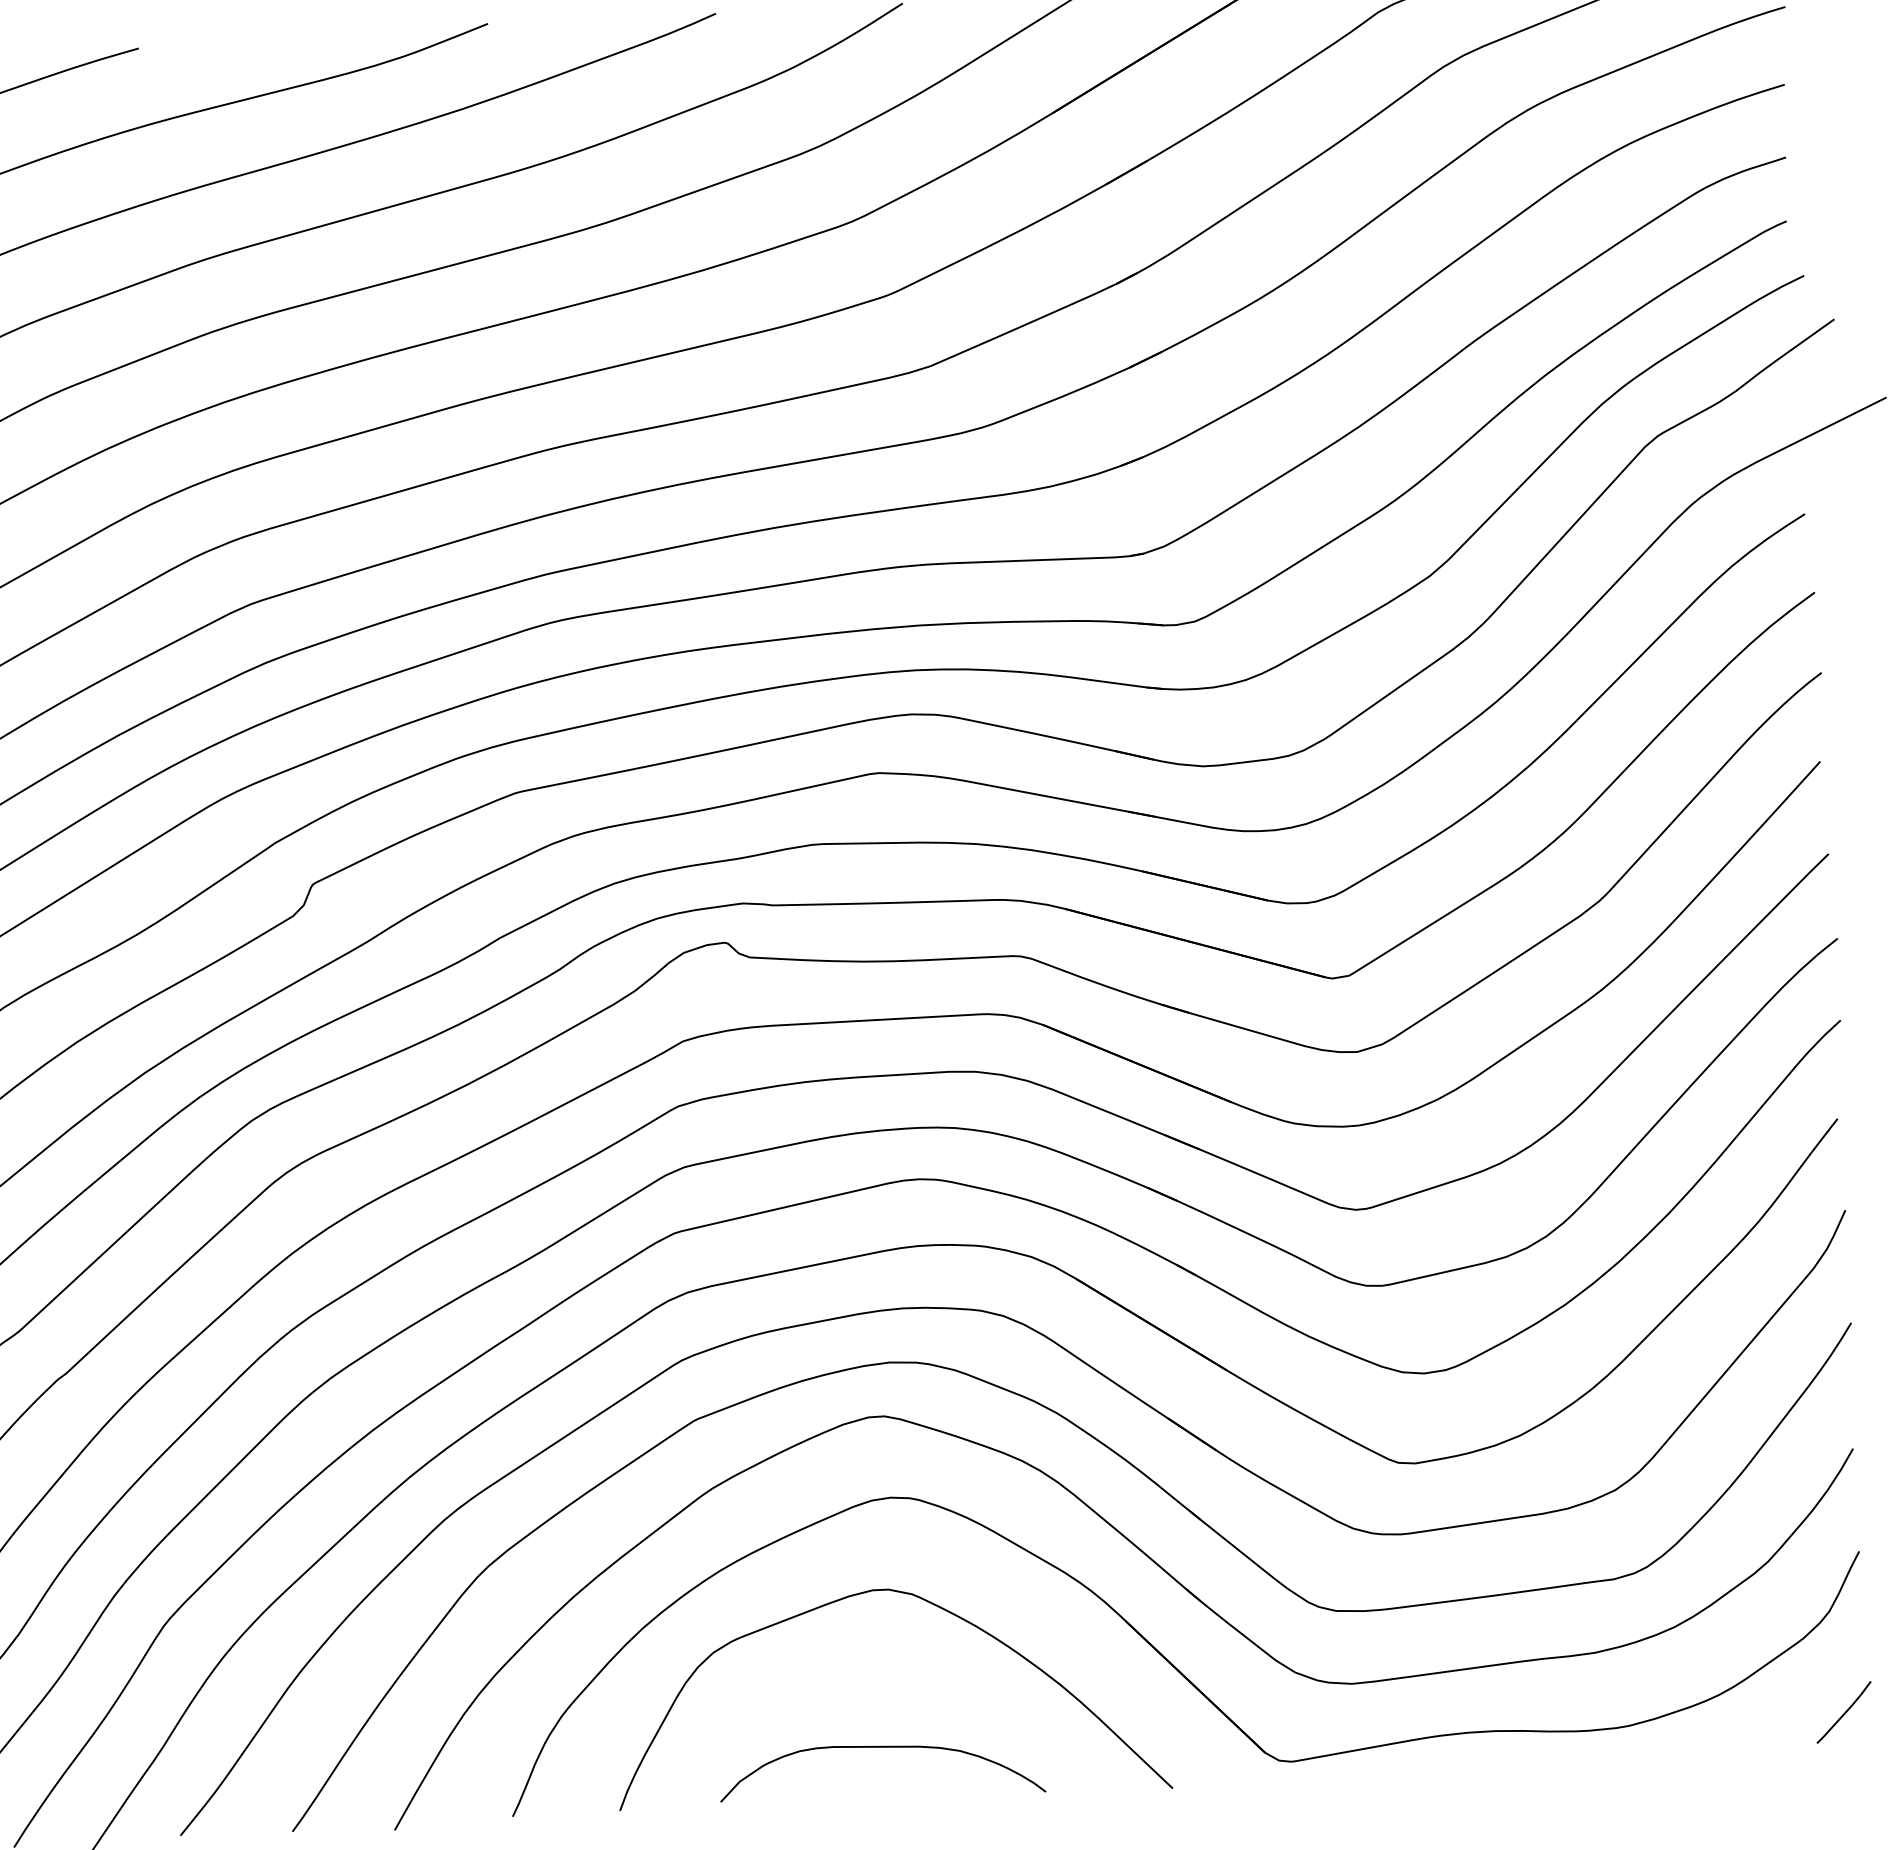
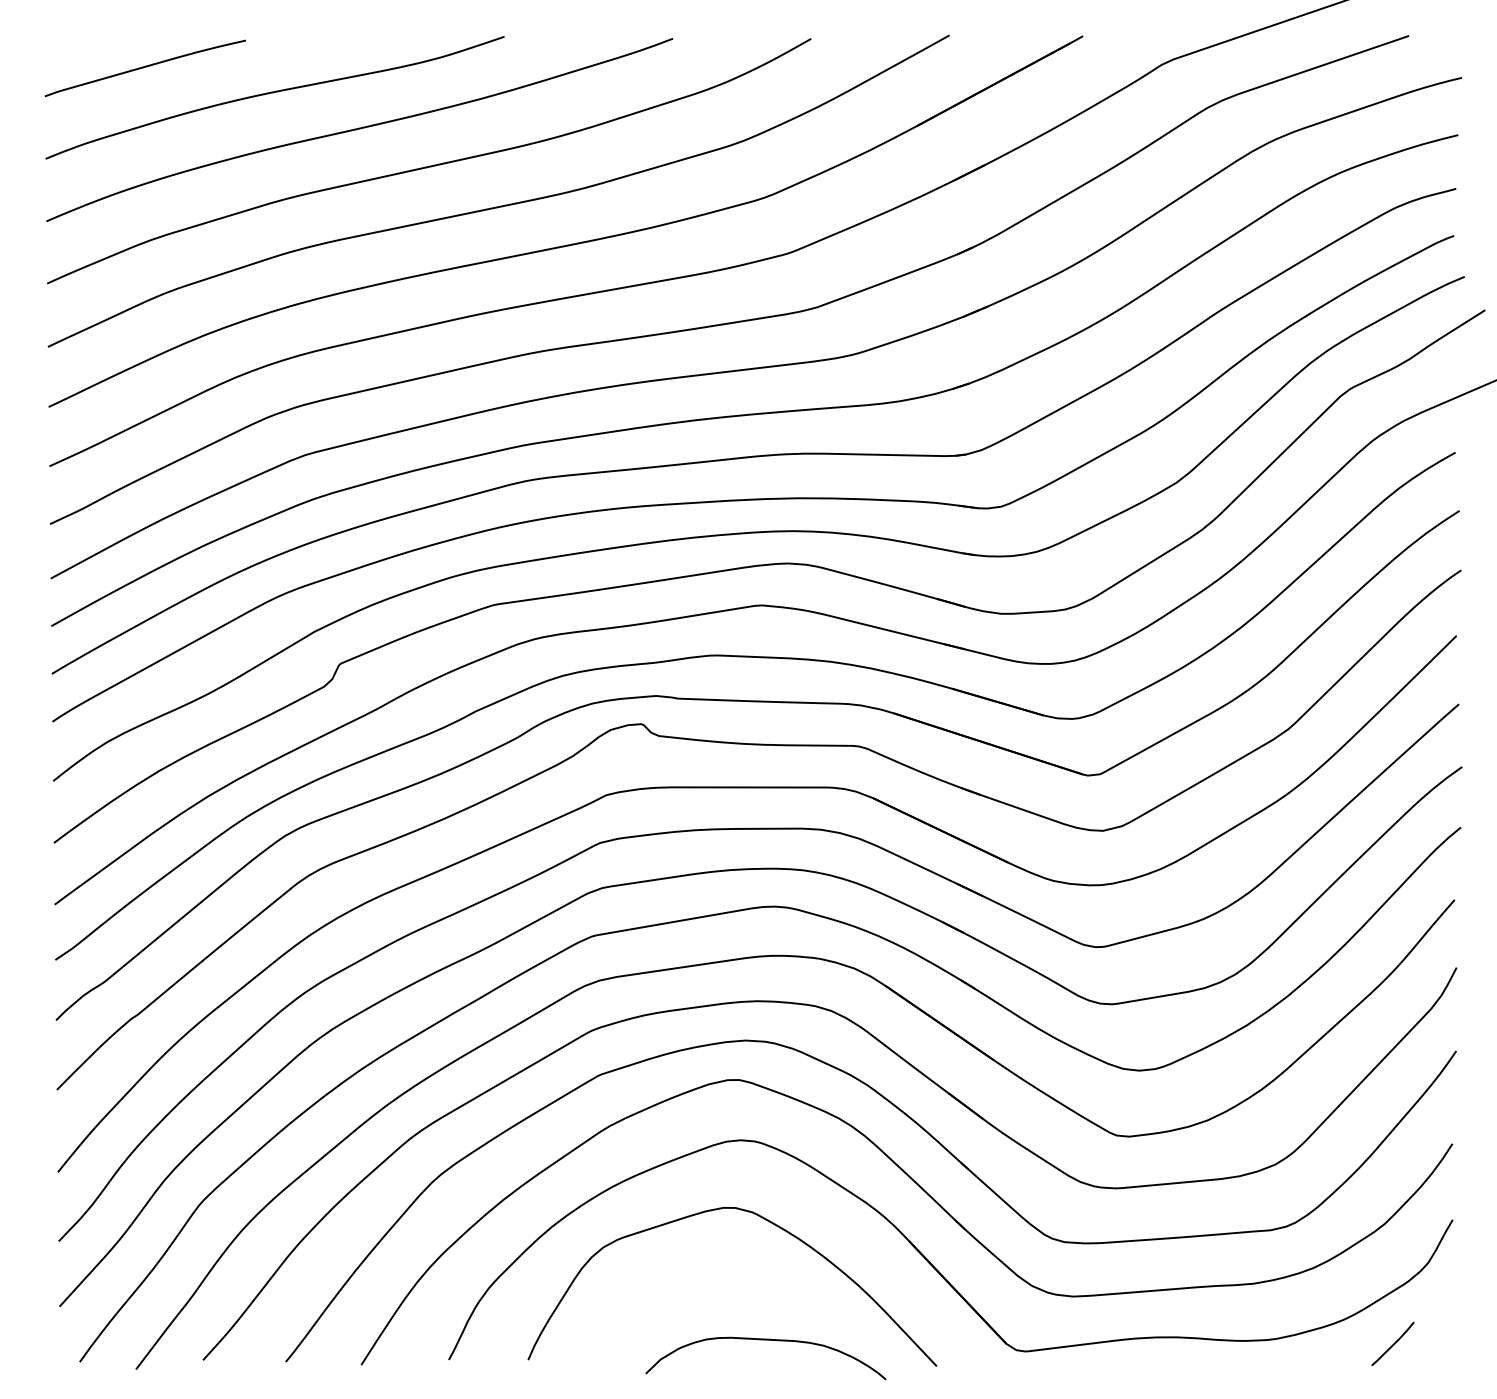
line: (1844, 1711) -> (1393, 1343), moved
part: (879, 1748) -> (765, 1340), moved

